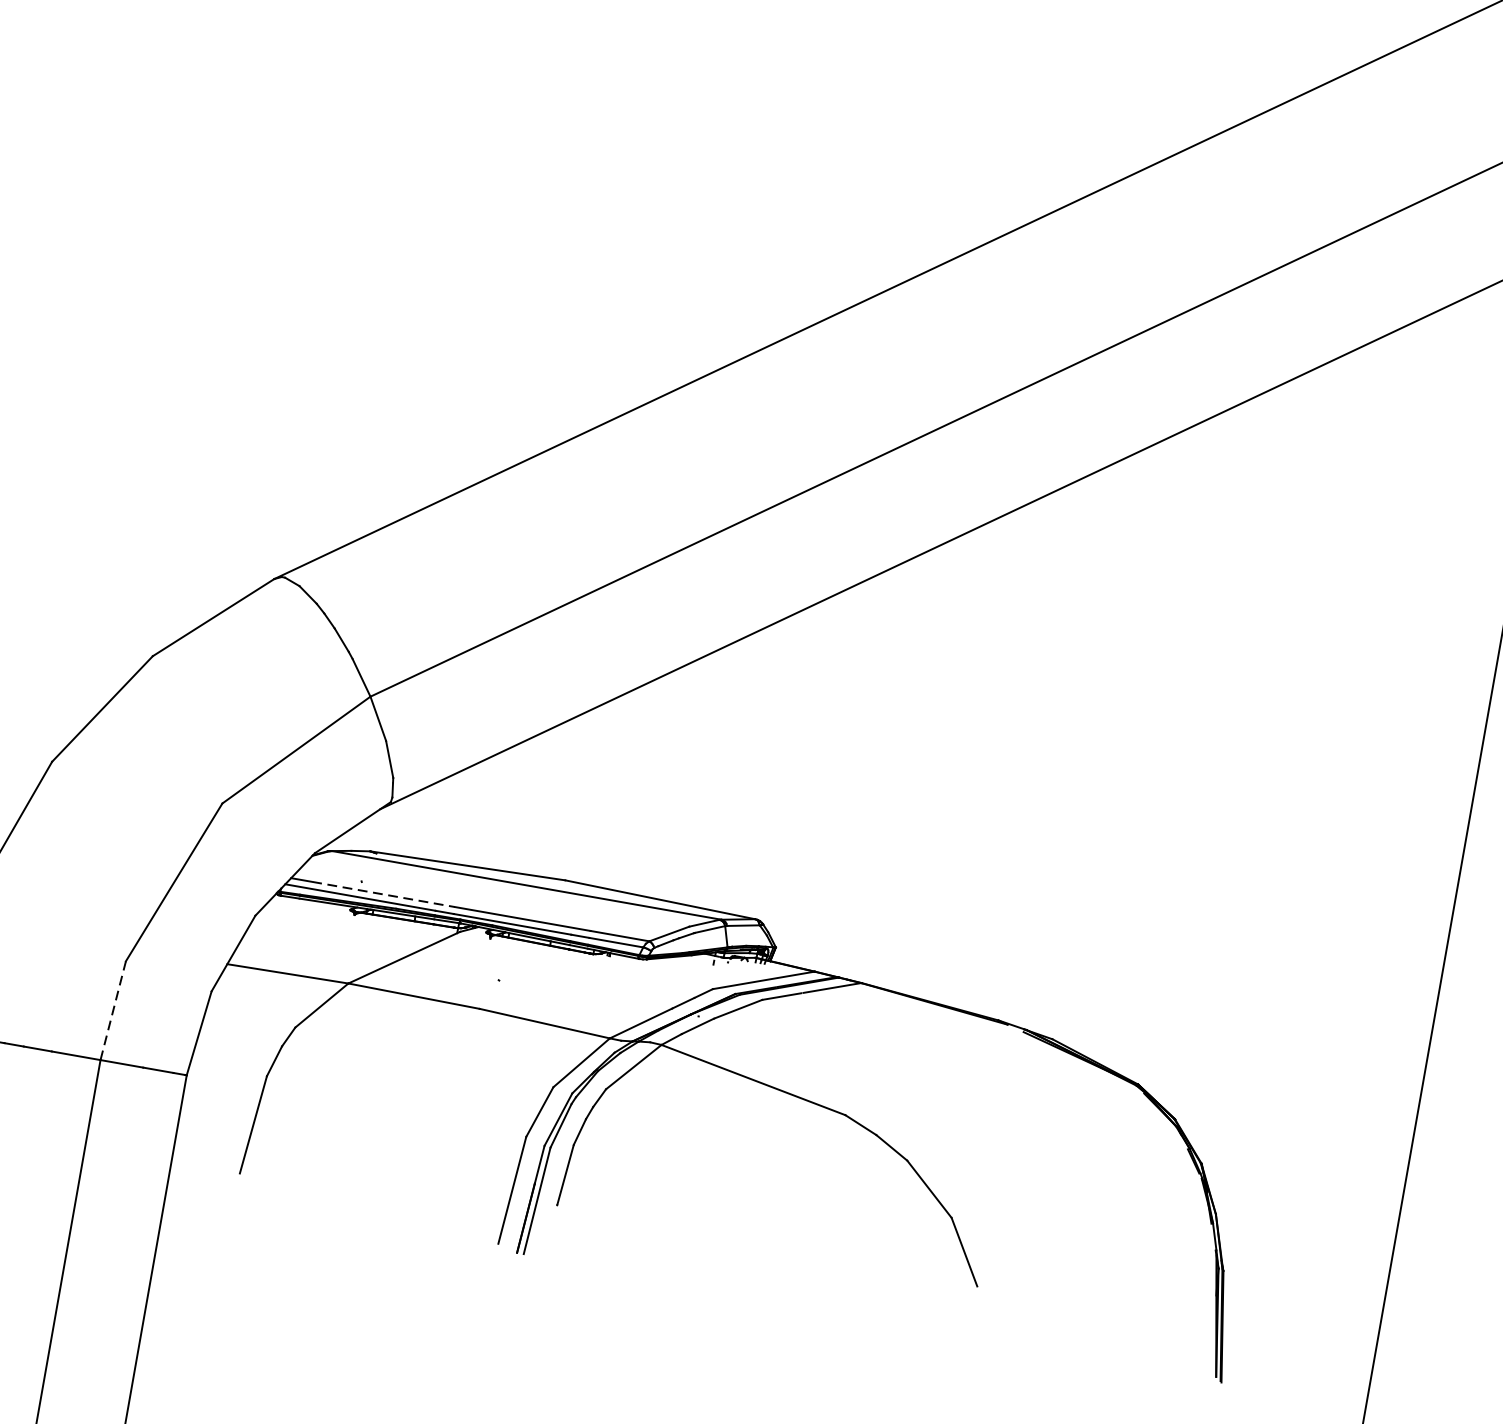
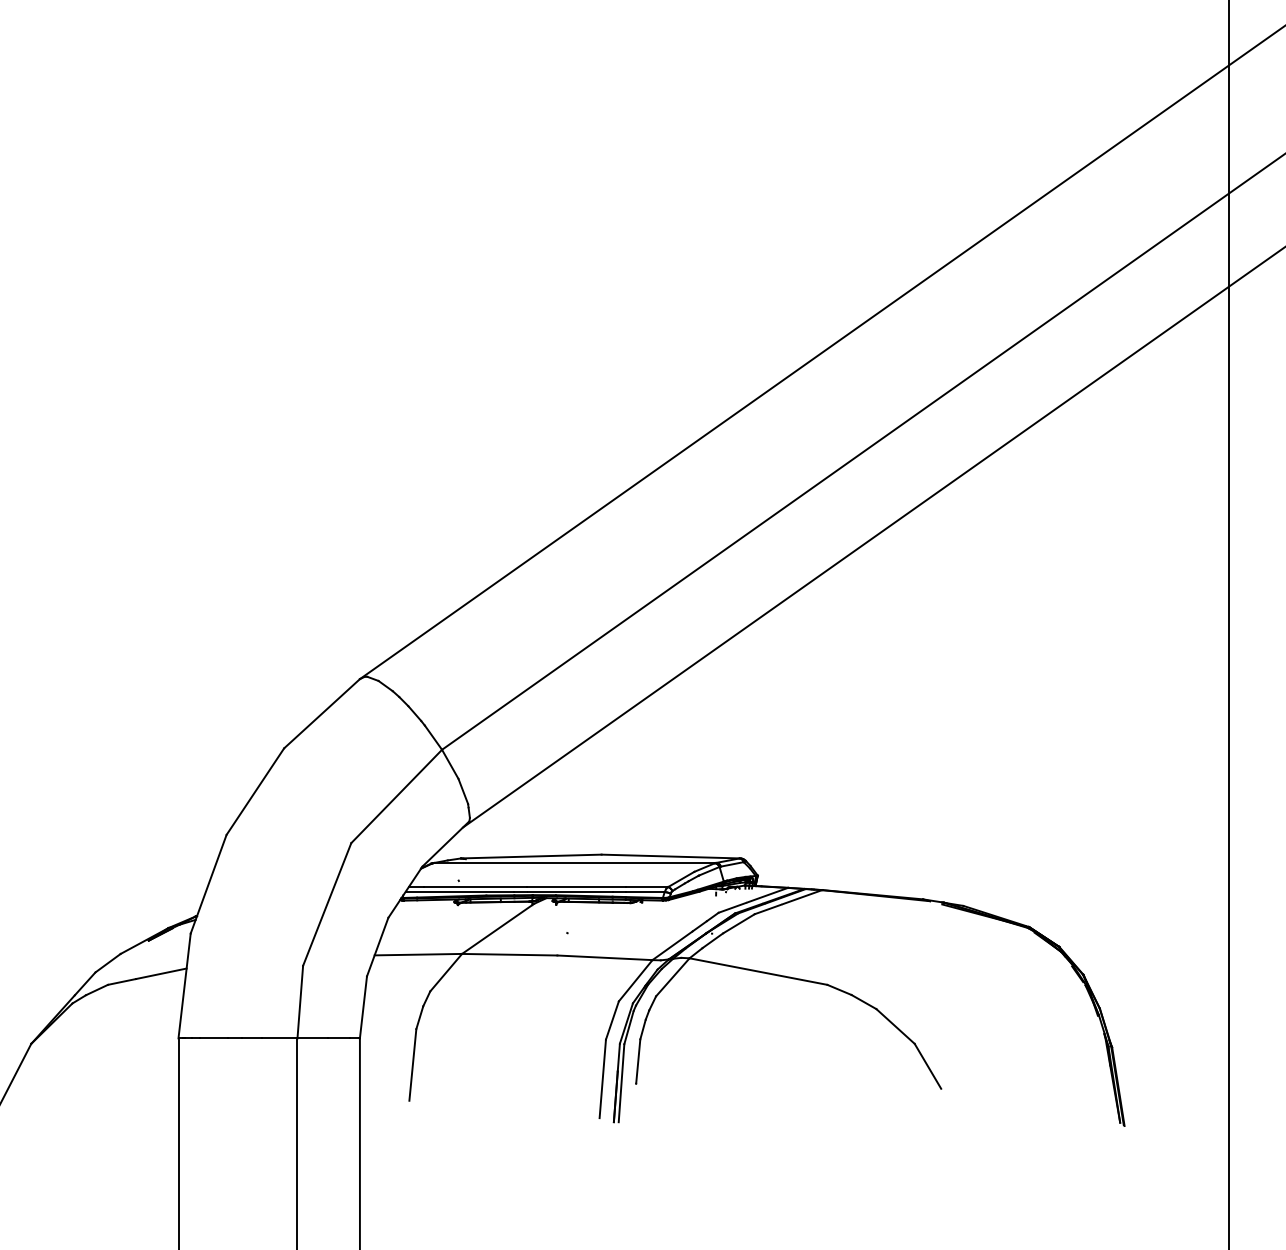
line: (383, 895) -> (475, 887), dashed -> solid
line: (113, 1009) -> (300, 1001), dashed -> solid

